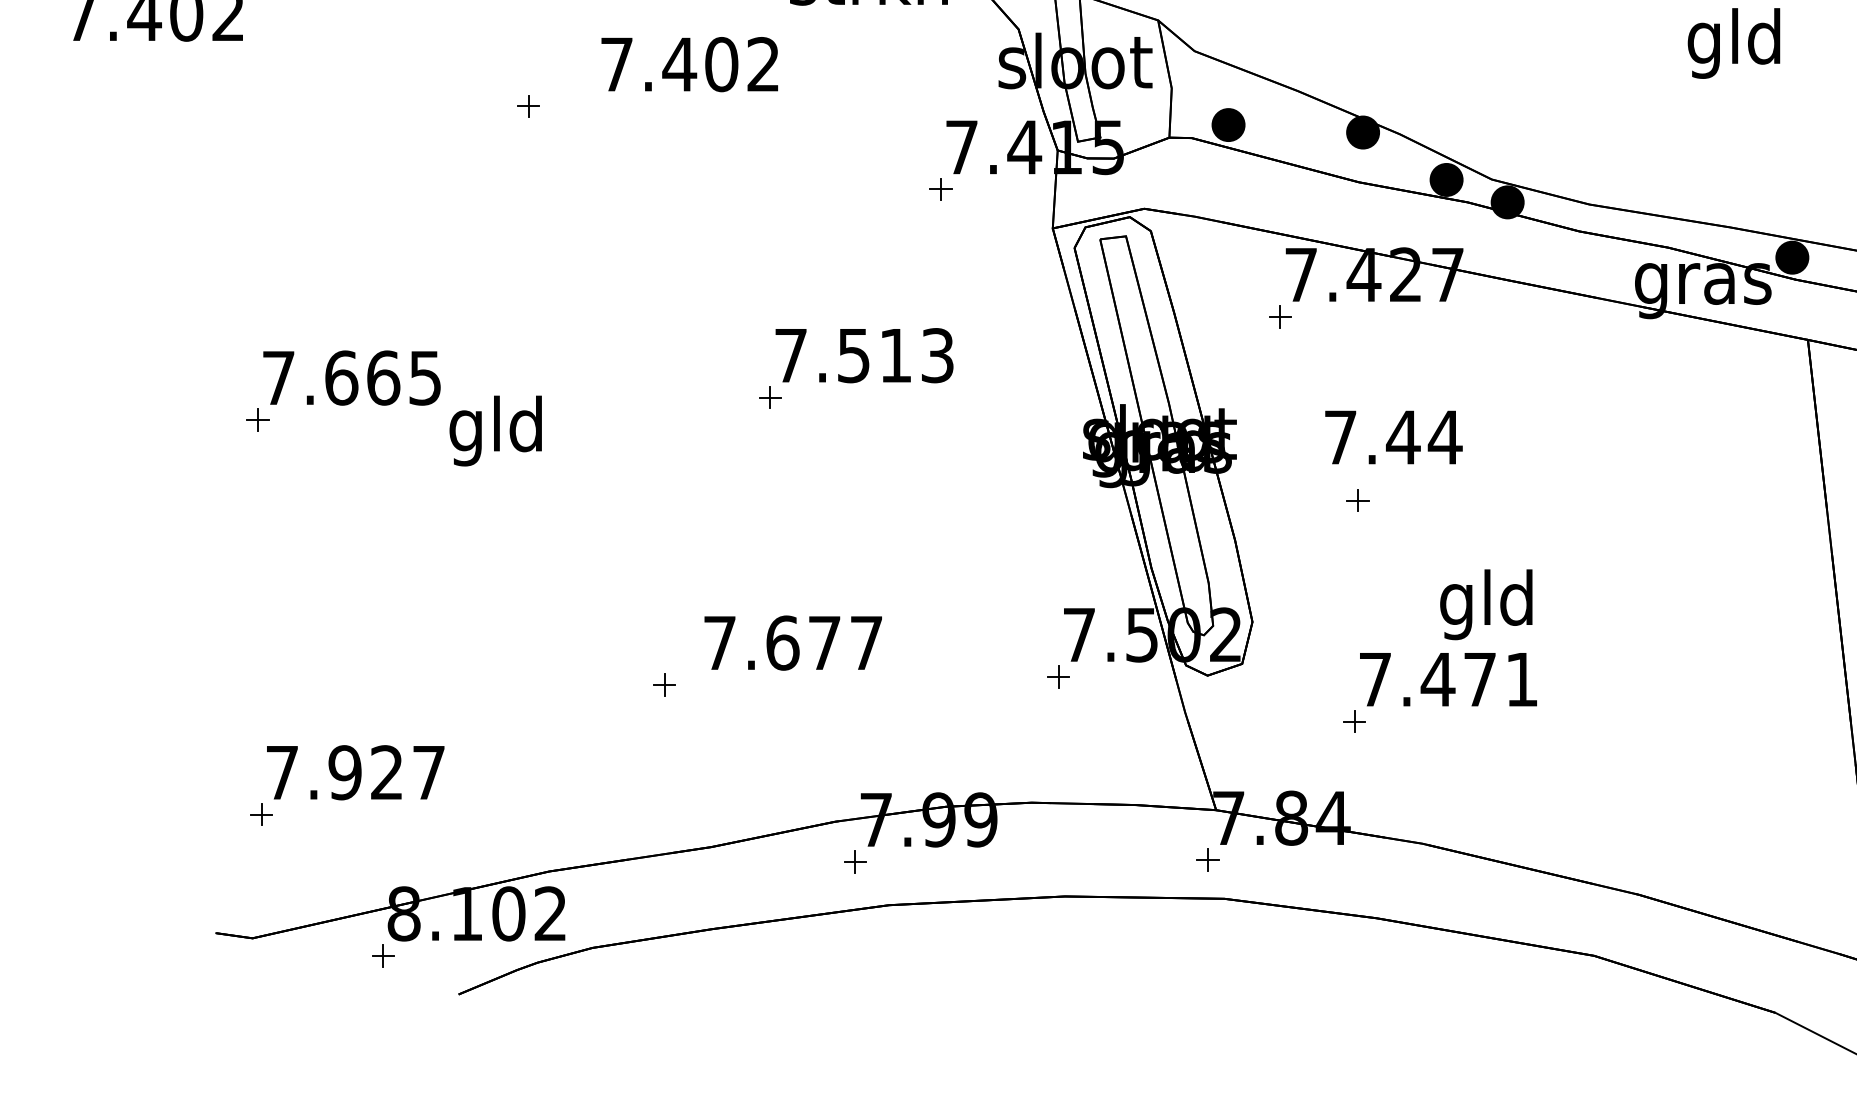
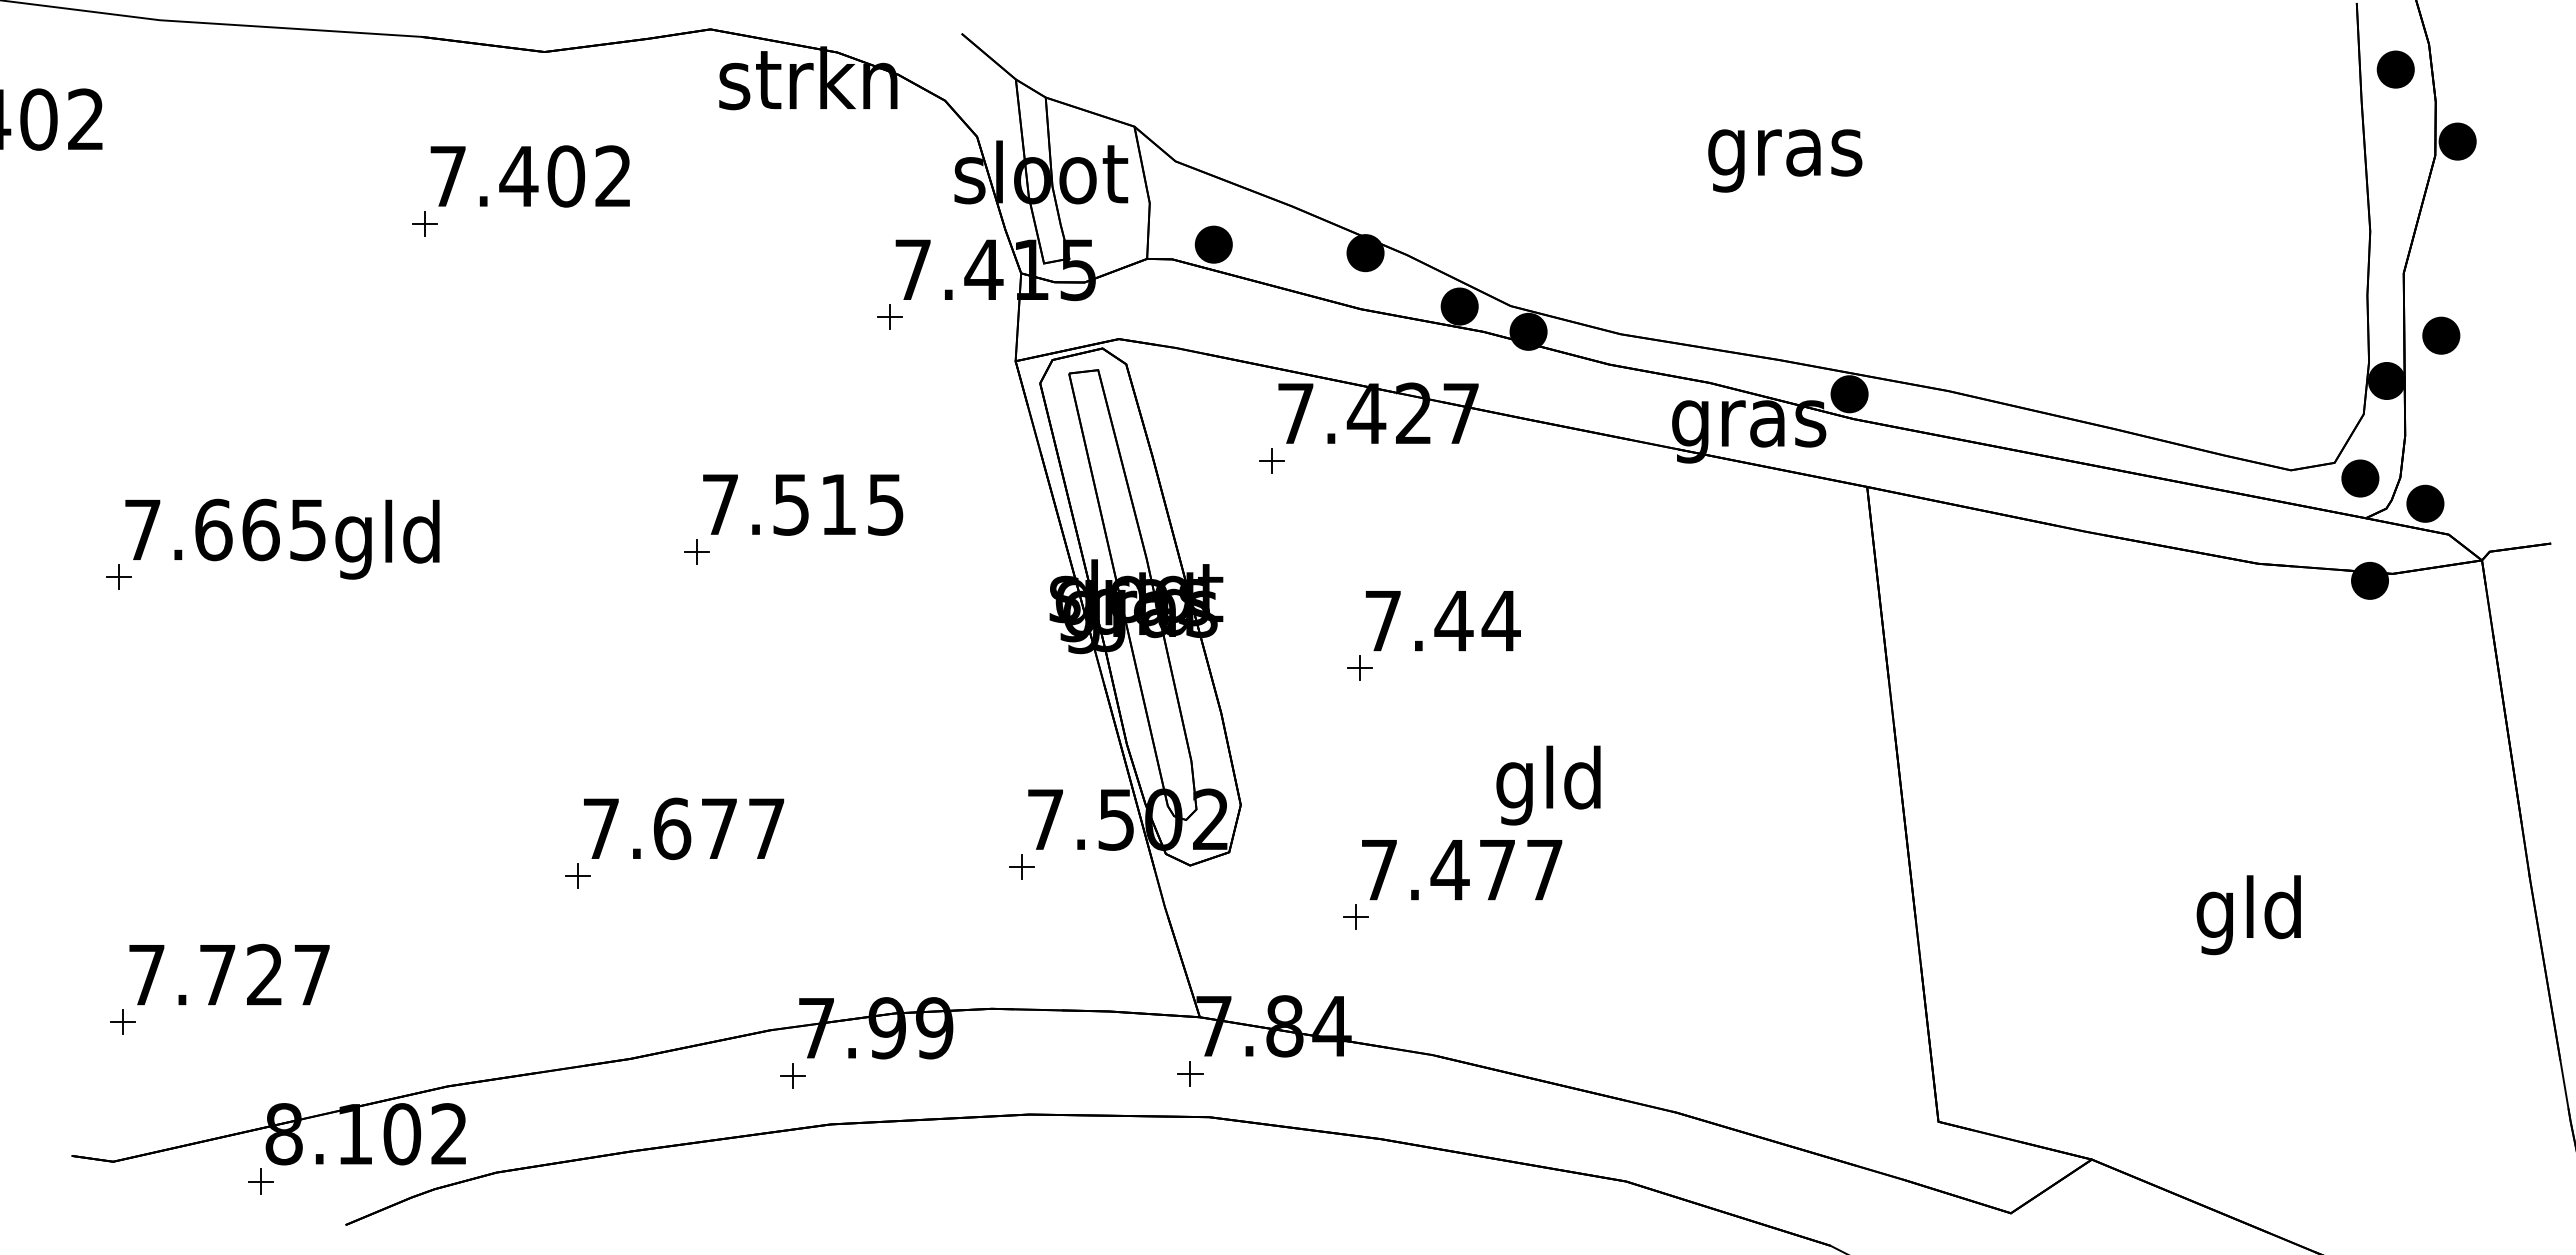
text: (1735, 43) -> (1785, 152), gld -> gras
text: (689, 64) -> (529, 176), moved
text: (937, 355) -> (885, 504), 7.513 -> 7.515
text: (495, 430) -> (387, 539), moved
text: (1393, 437) -> (1442, 621), moved
text: (1486, 604) -> (1548, 785), moved
text: (793, 642) -> (684, 828), moved
text: (1521, 680) -> (1544, 870), 7.471 -> 7.477
text: (345, 772) -> (217, 974), 7.927 -> 7.727

